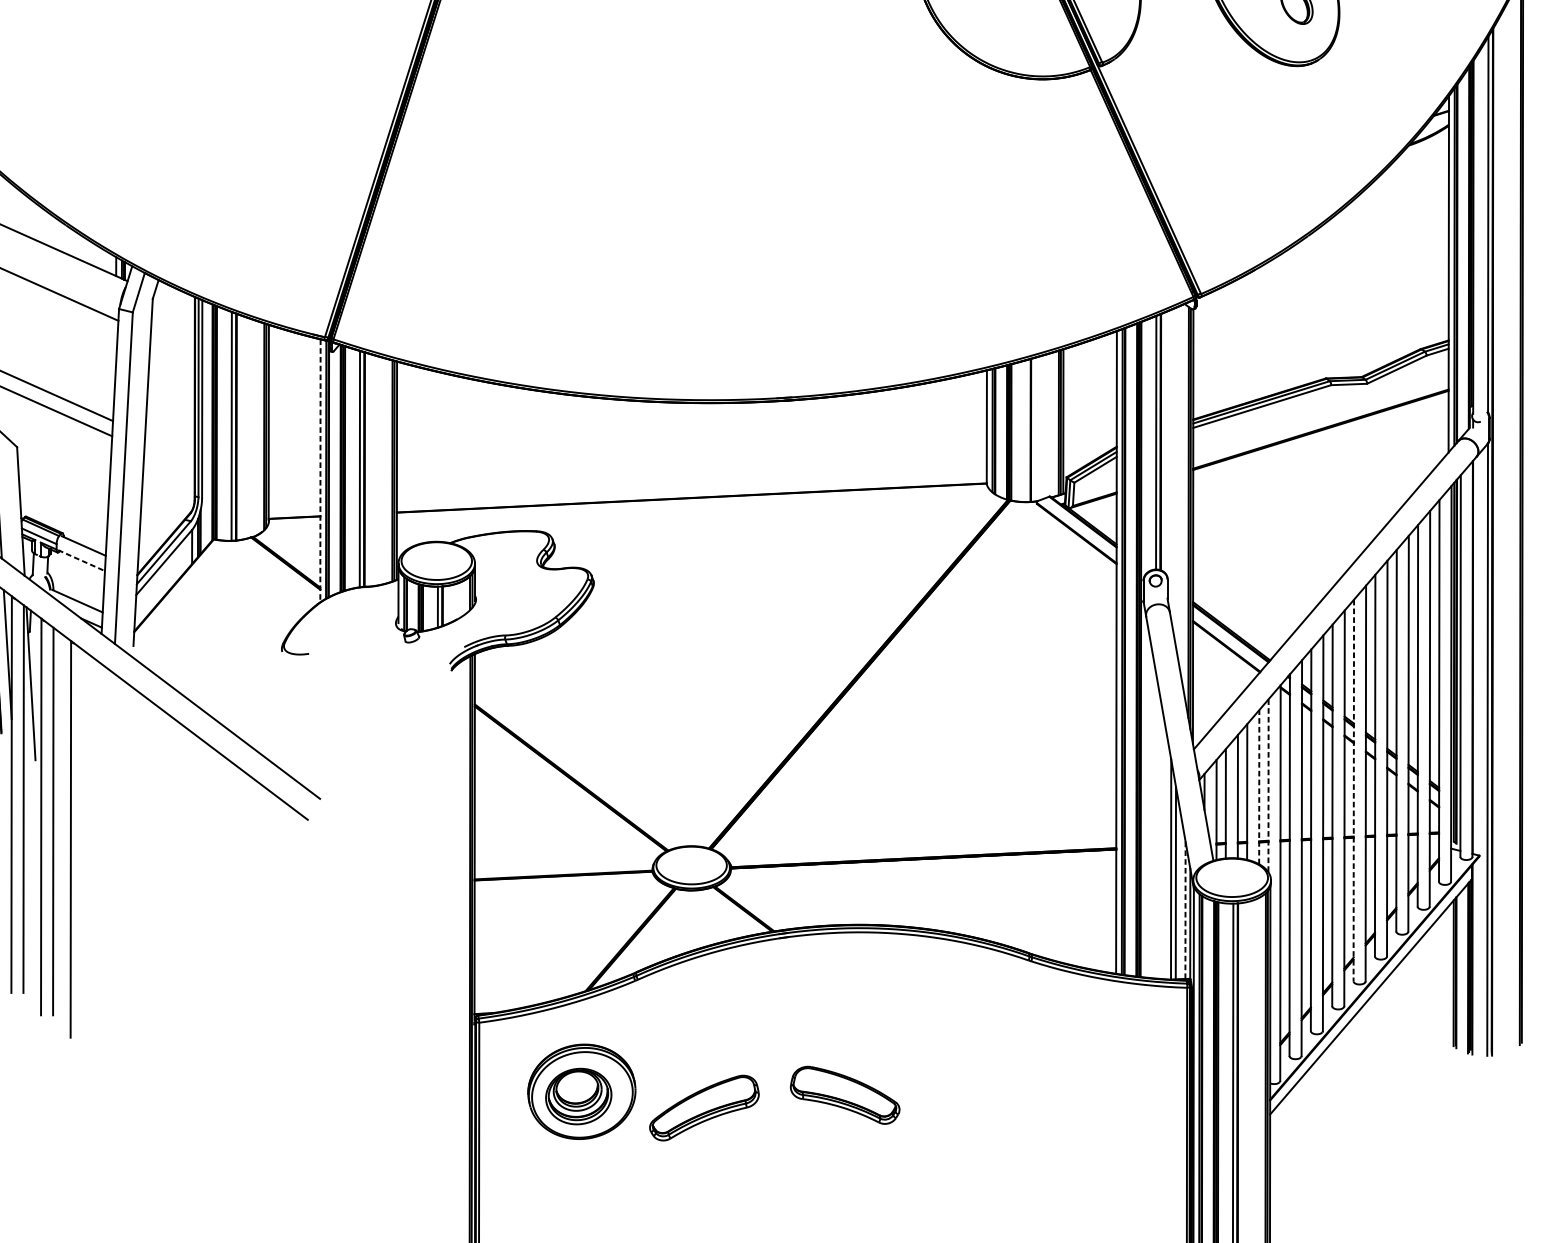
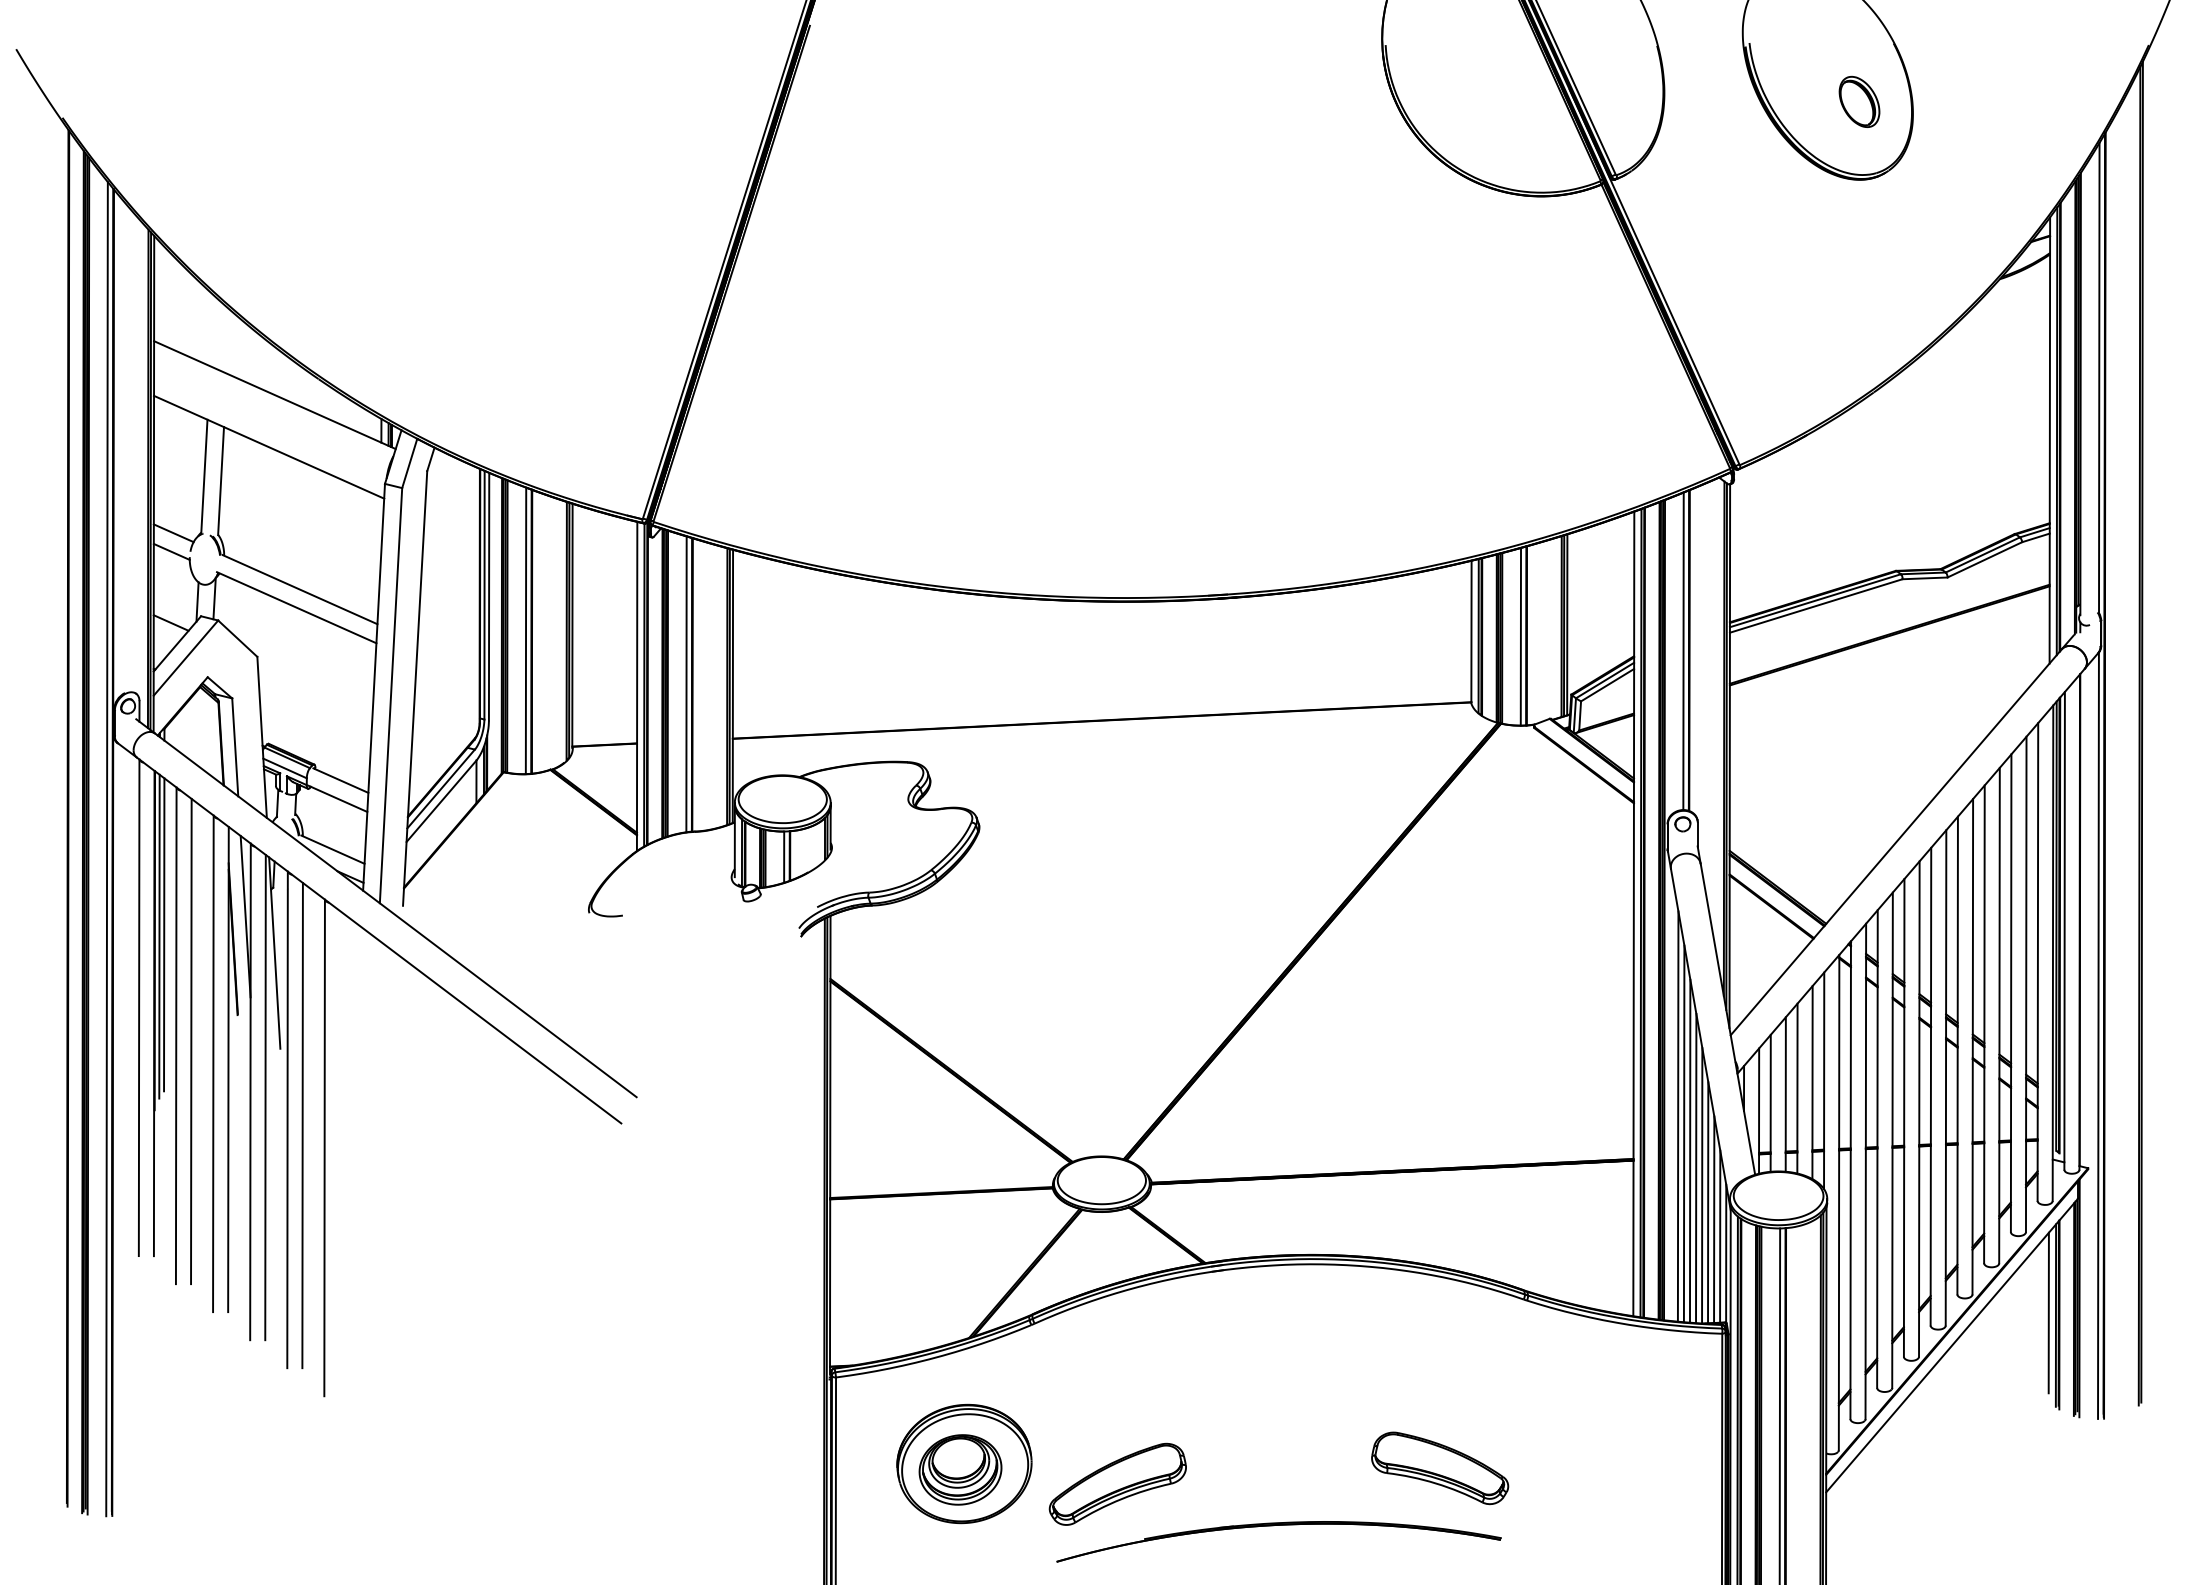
line: (1026, 430) -> (1520, 636), added
line: (320, 470) -> (637, 686), dashed -> solid
line: (81, 561) -> (338, 799), dashed -> solid
line: (1268, 786) -> (1824, 1081), dashed -> solid
line: (1259, 787) -> (1812, 1082), dashed -> solid
line: (1353, 790) -> (1930, 1086), dashed -> solid
line: (1151, 814) -> (1677, 1116), added
line: (1156, 827) -> (1683, 1133), added
line: (1160, 841) -> (1689, 1150), added
line: (1166, 855) -> (1696, 1168), added
line: (1180, 896) -> (1714, 1219), added
line: (1185, 910) -> (1720, 1237), dashed -> solid
line: (1447, 970) -> (2048, 1312), added
part: (845, 1095) -> (1440, 1468), moved
part: (828, 1141) -> (1273, 1526), added

